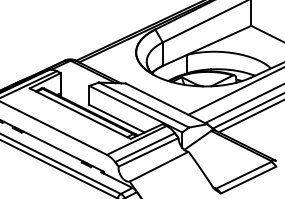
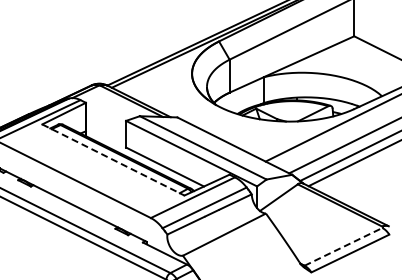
line: (80, 114) -> (113, 160), solid -> dashed
line: (243, 175) -> (343, 246), solid -> dashed

